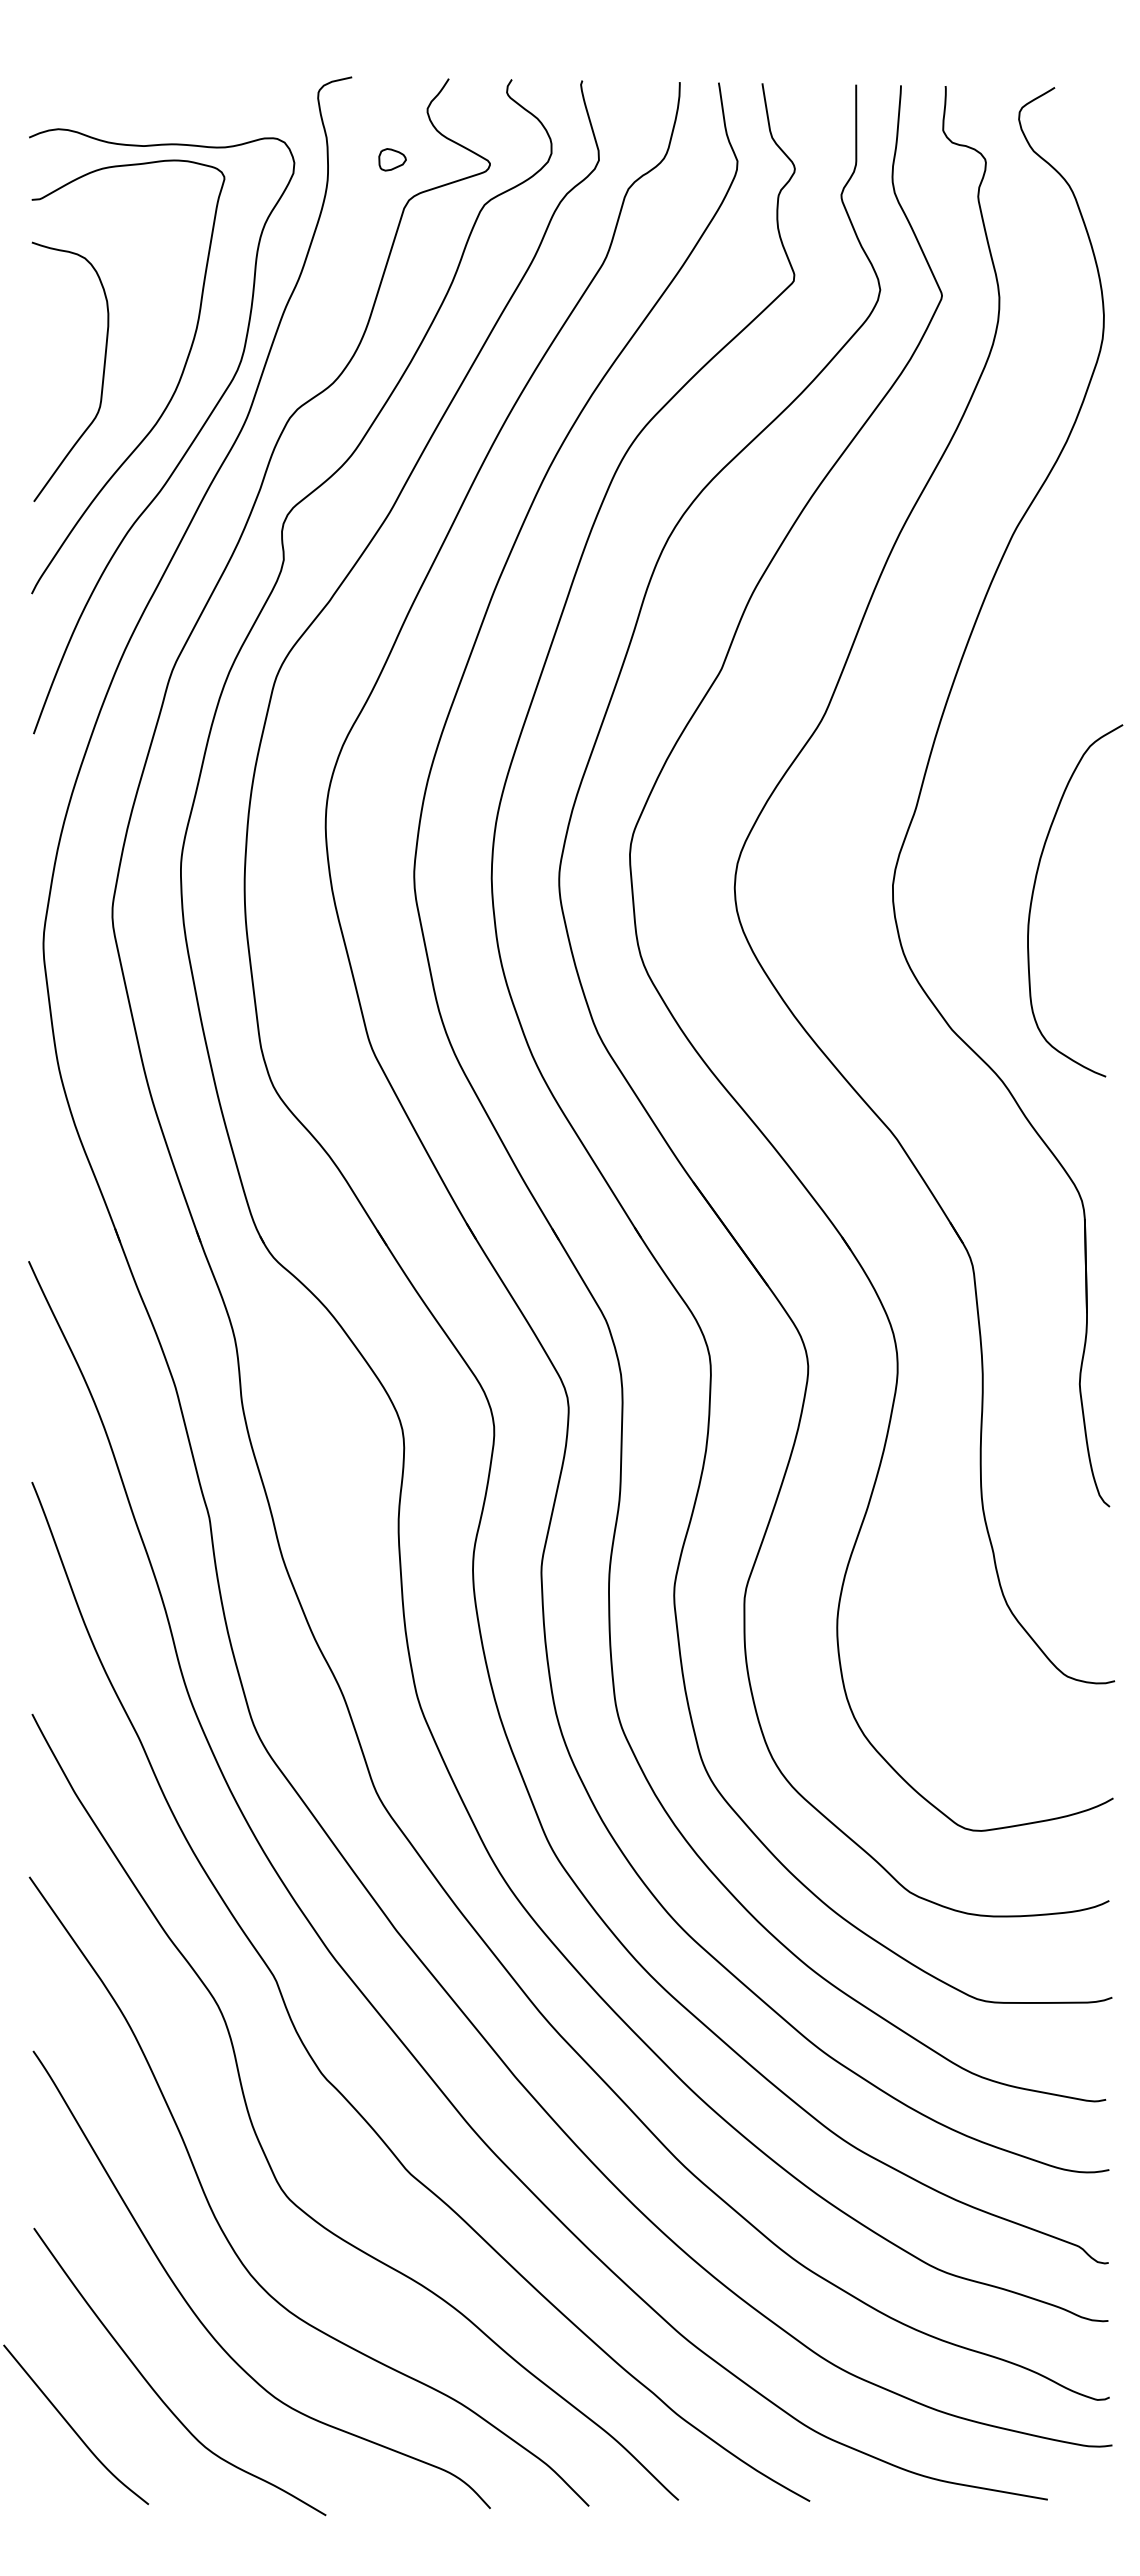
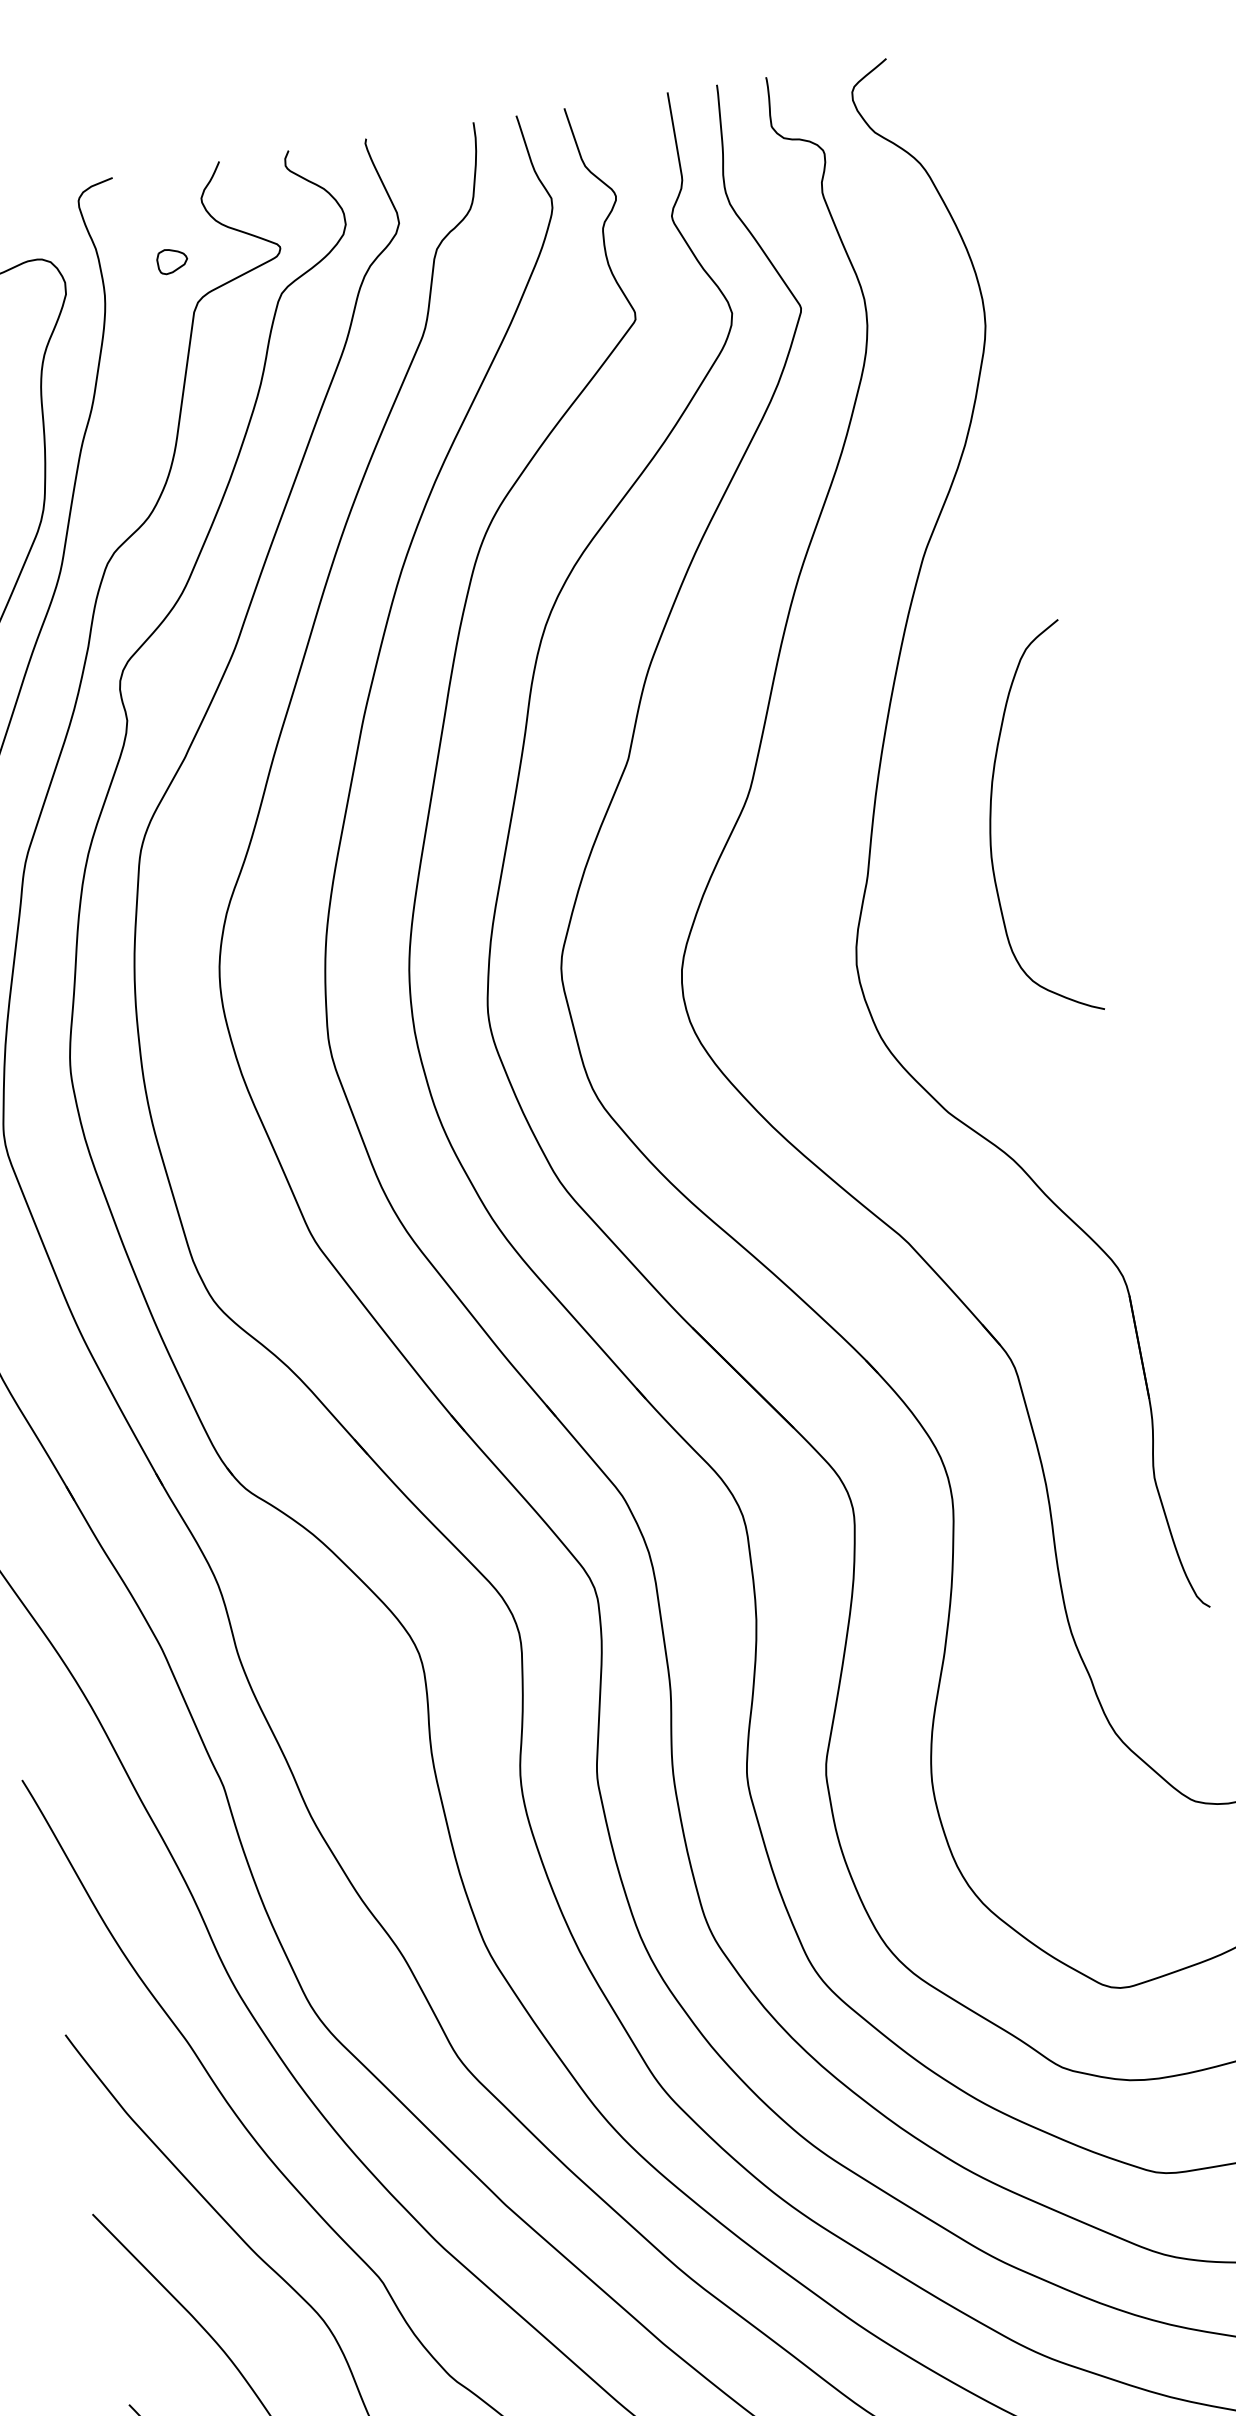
curve: (1033, 896) -> (991, 824), moved

